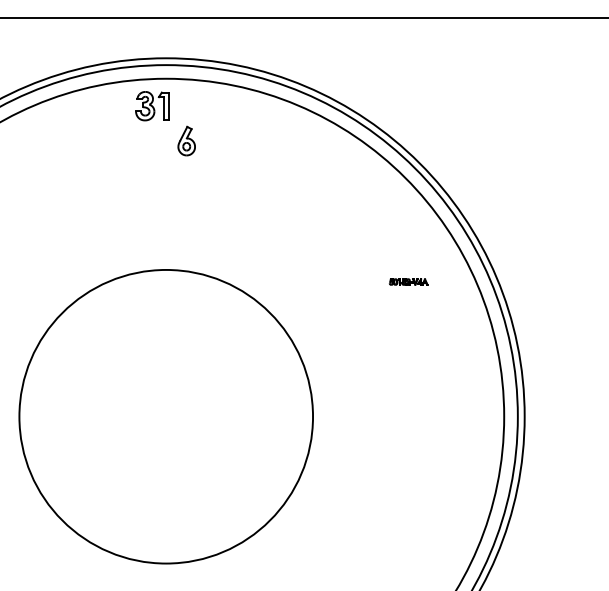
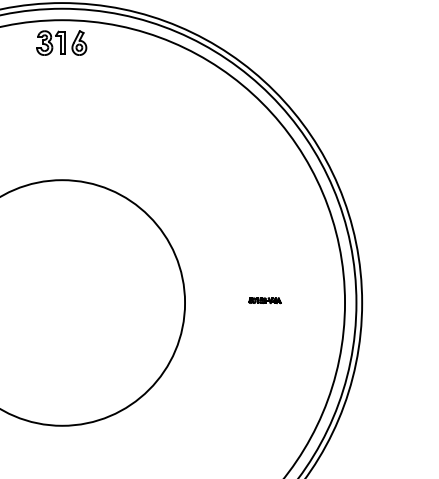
part: (186, 140) -> (79, 42), moved
part: (408, 281) -> (264, 300), moved

